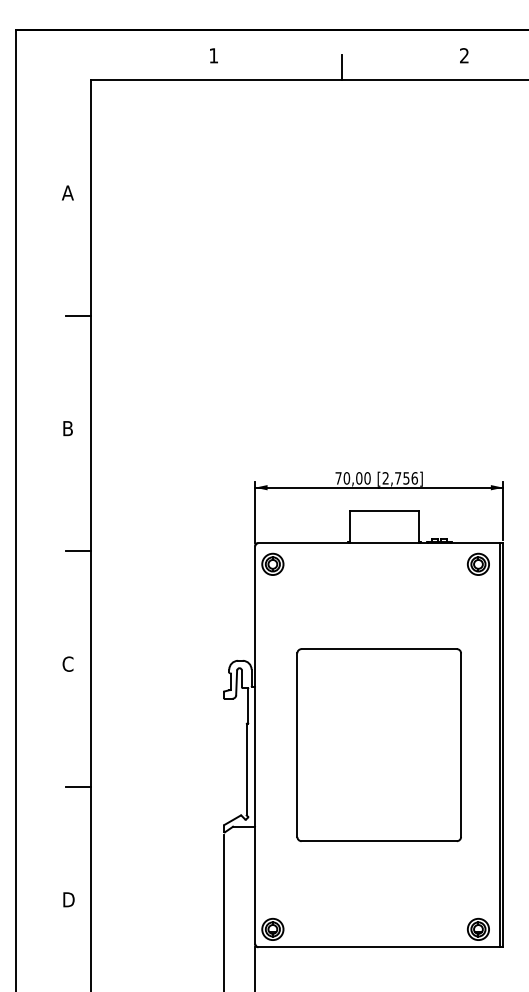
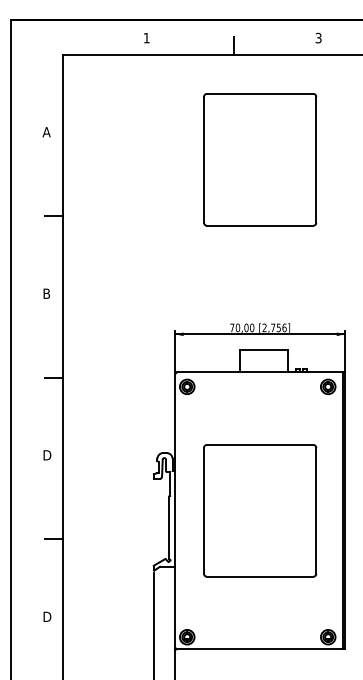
text: (464, 56) -> (318, 38), 2 -> 3
part: (379, 232) -> (260, 159), added
text: (69, 664) -> (47, 455), C -> D

